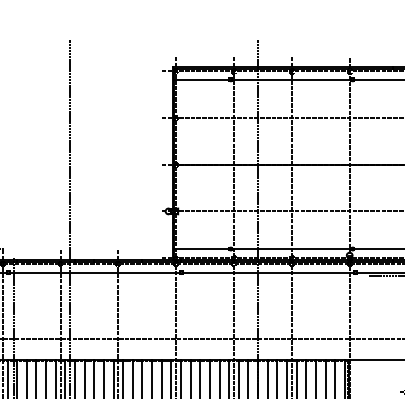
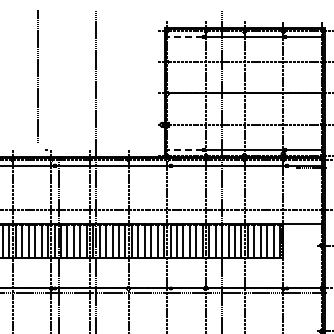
line: (201, 79) -> (184, 36), solid -> dashed
line: (201, 248) -> (184, 149), solid -> dashed

